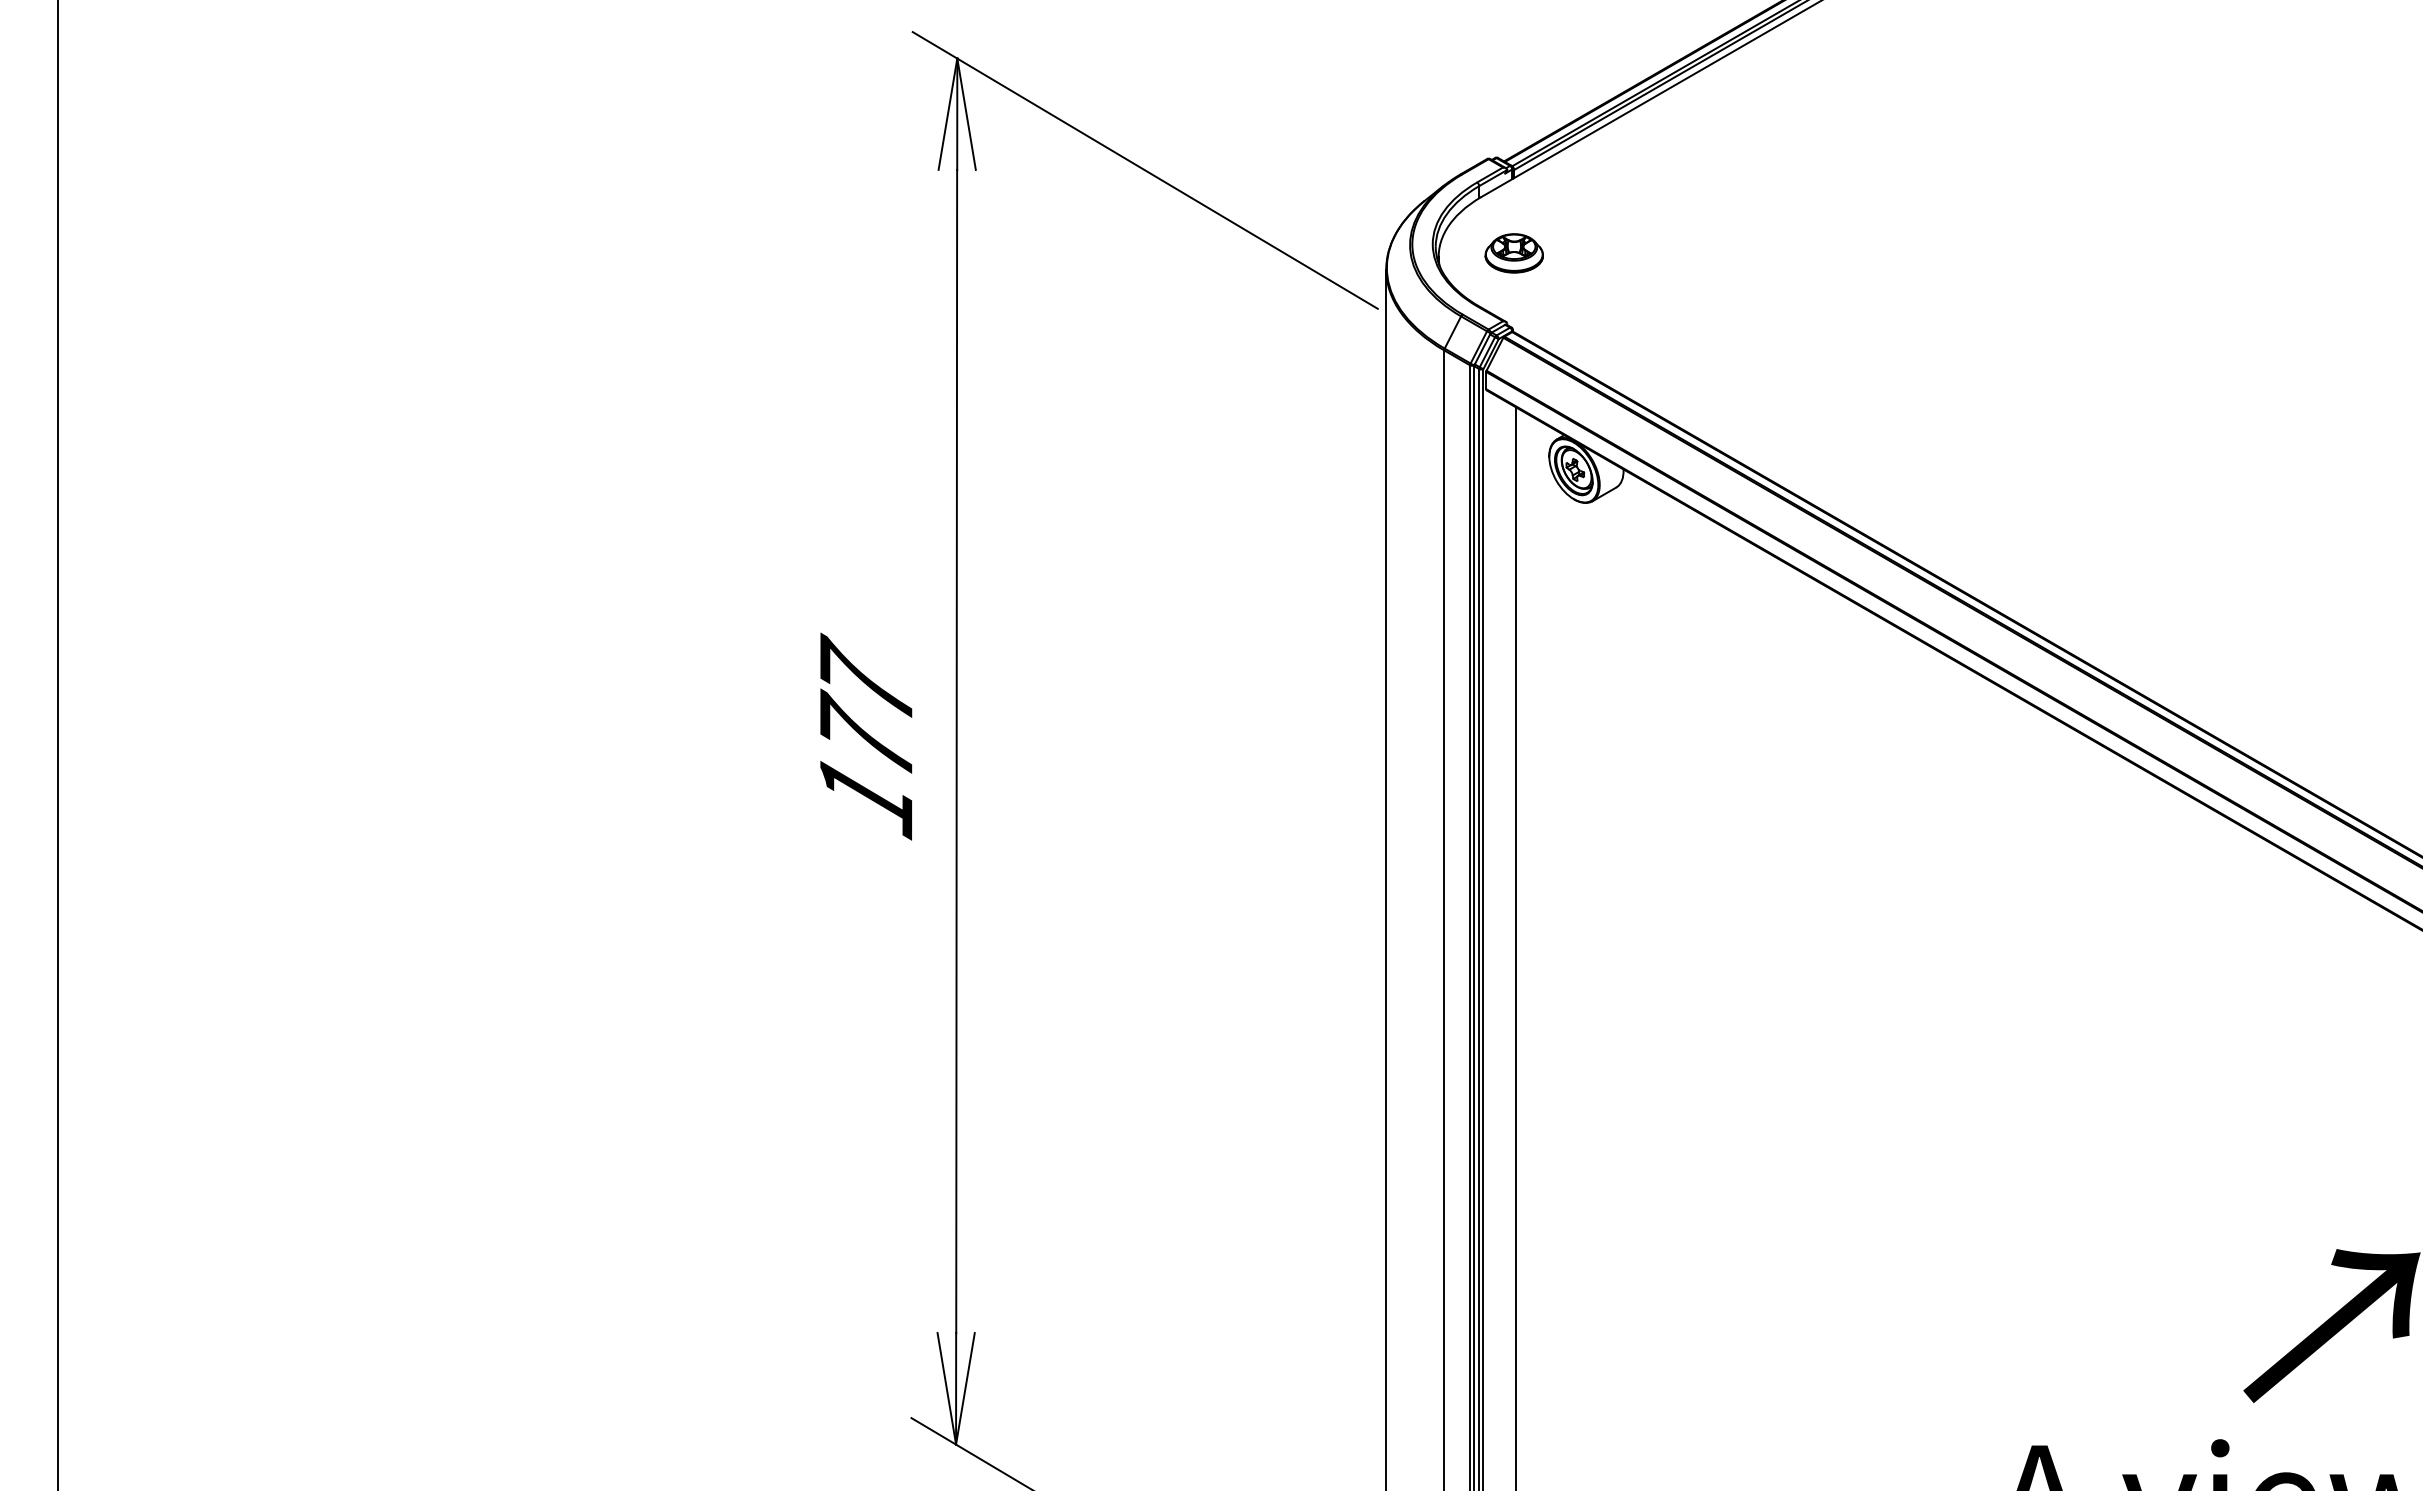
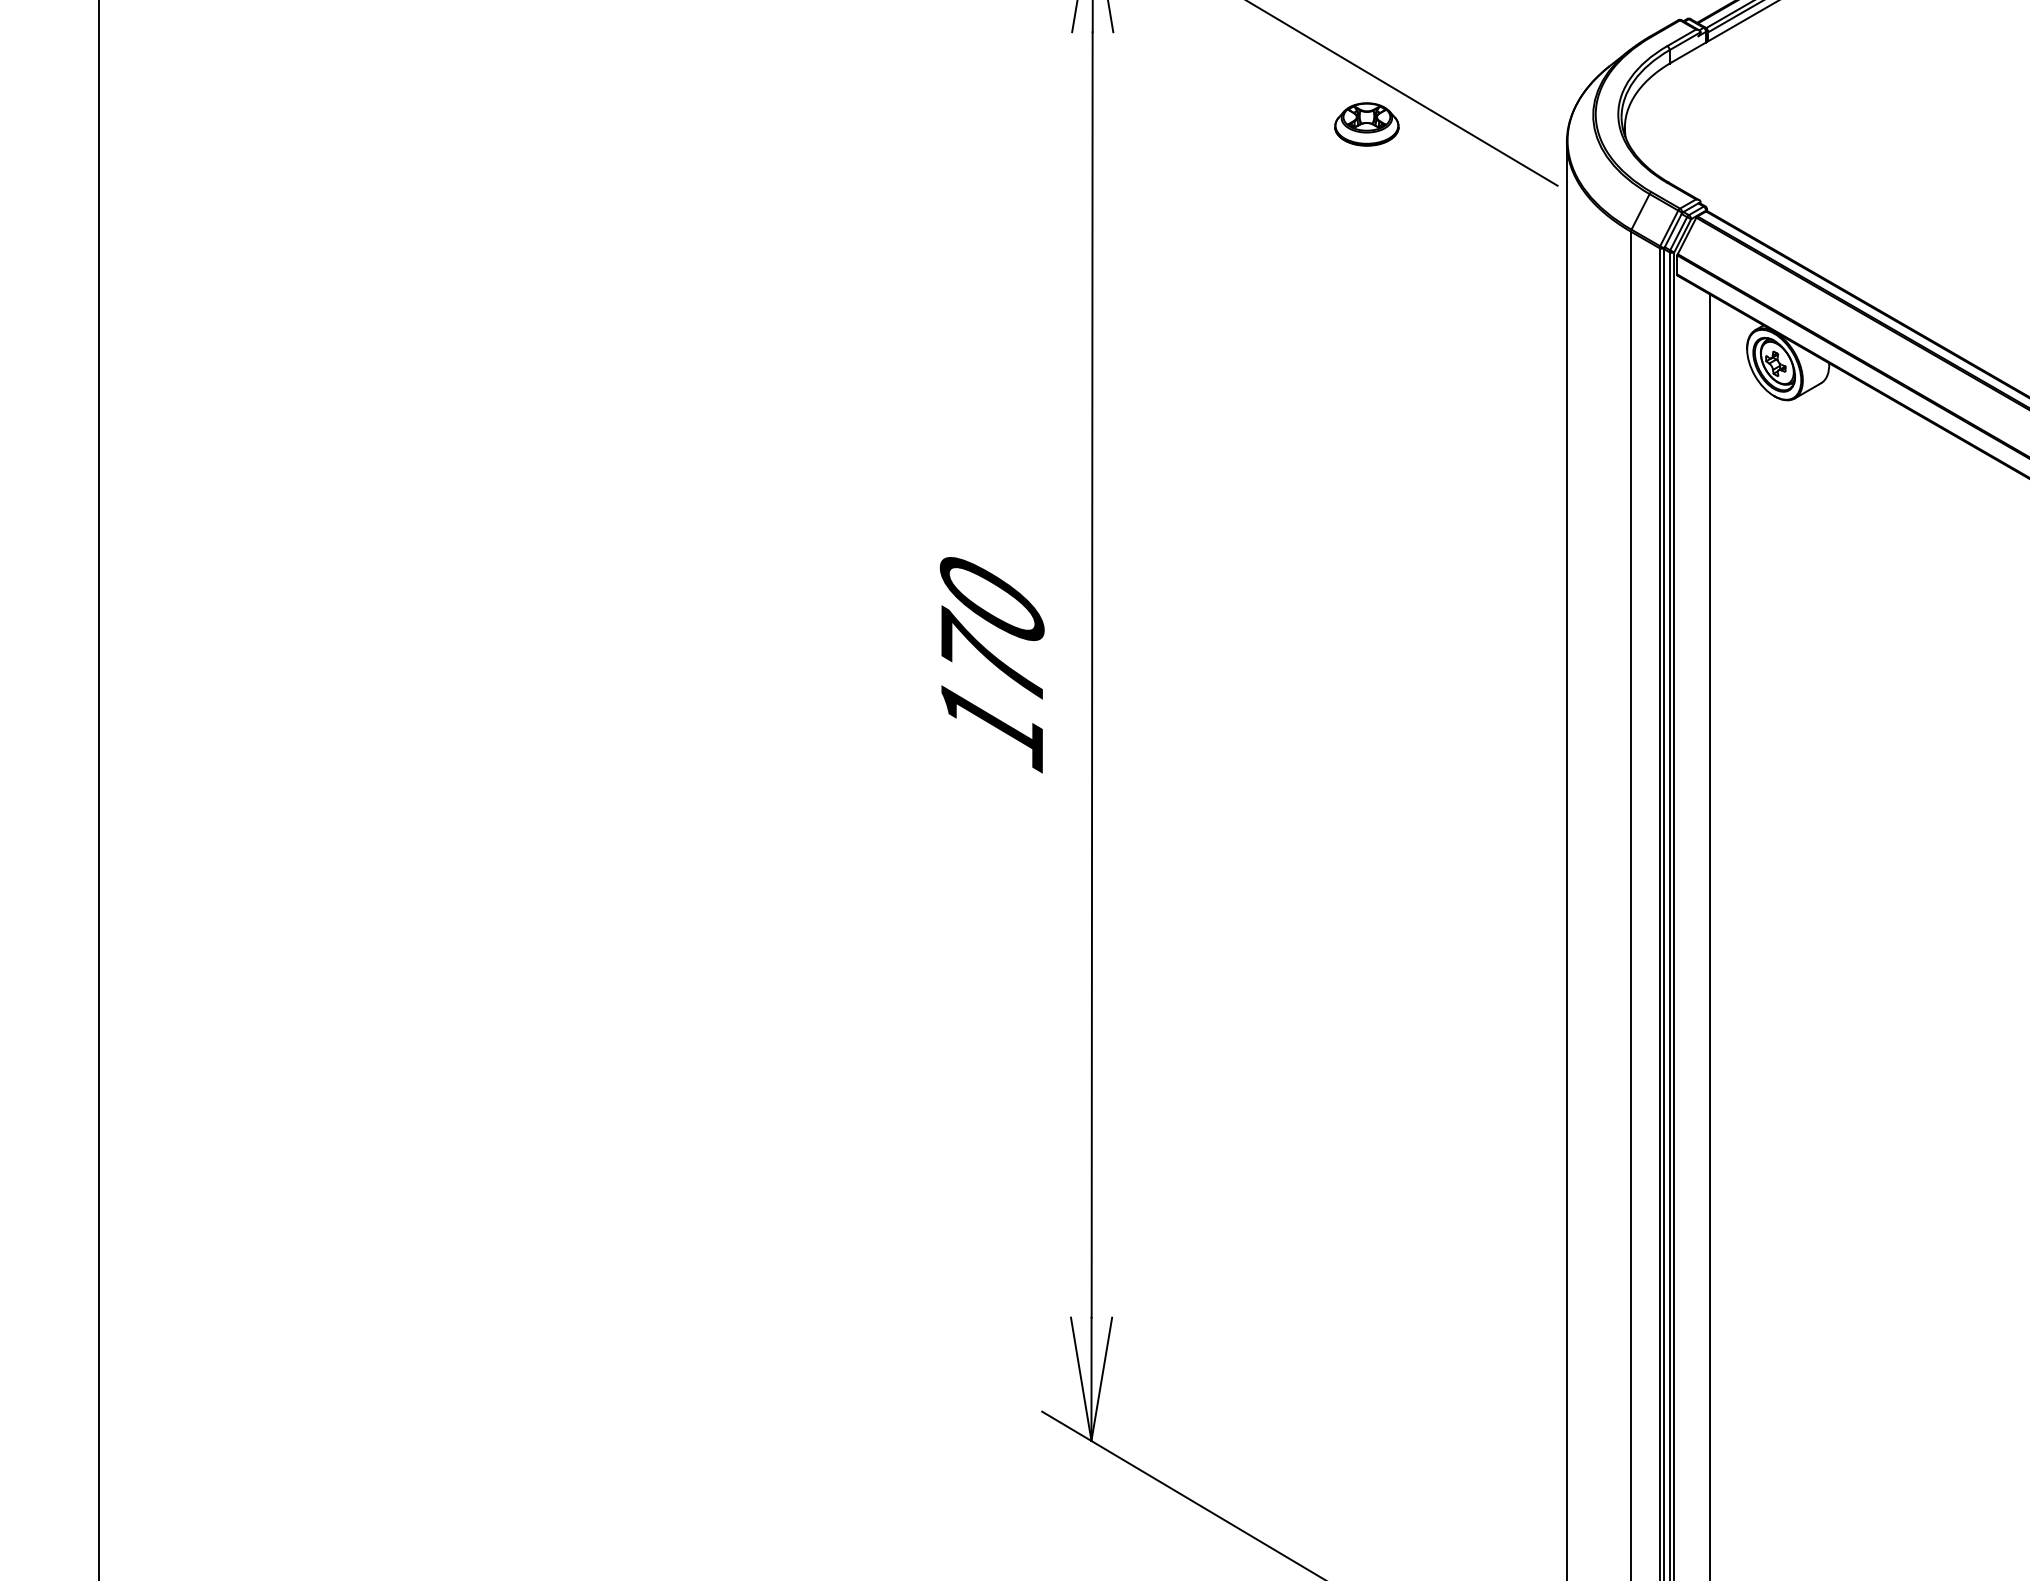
part: (1513, 253) -> (1366, 124), moved
text: (865, 676) -> (991, 592), 177 -> 170

